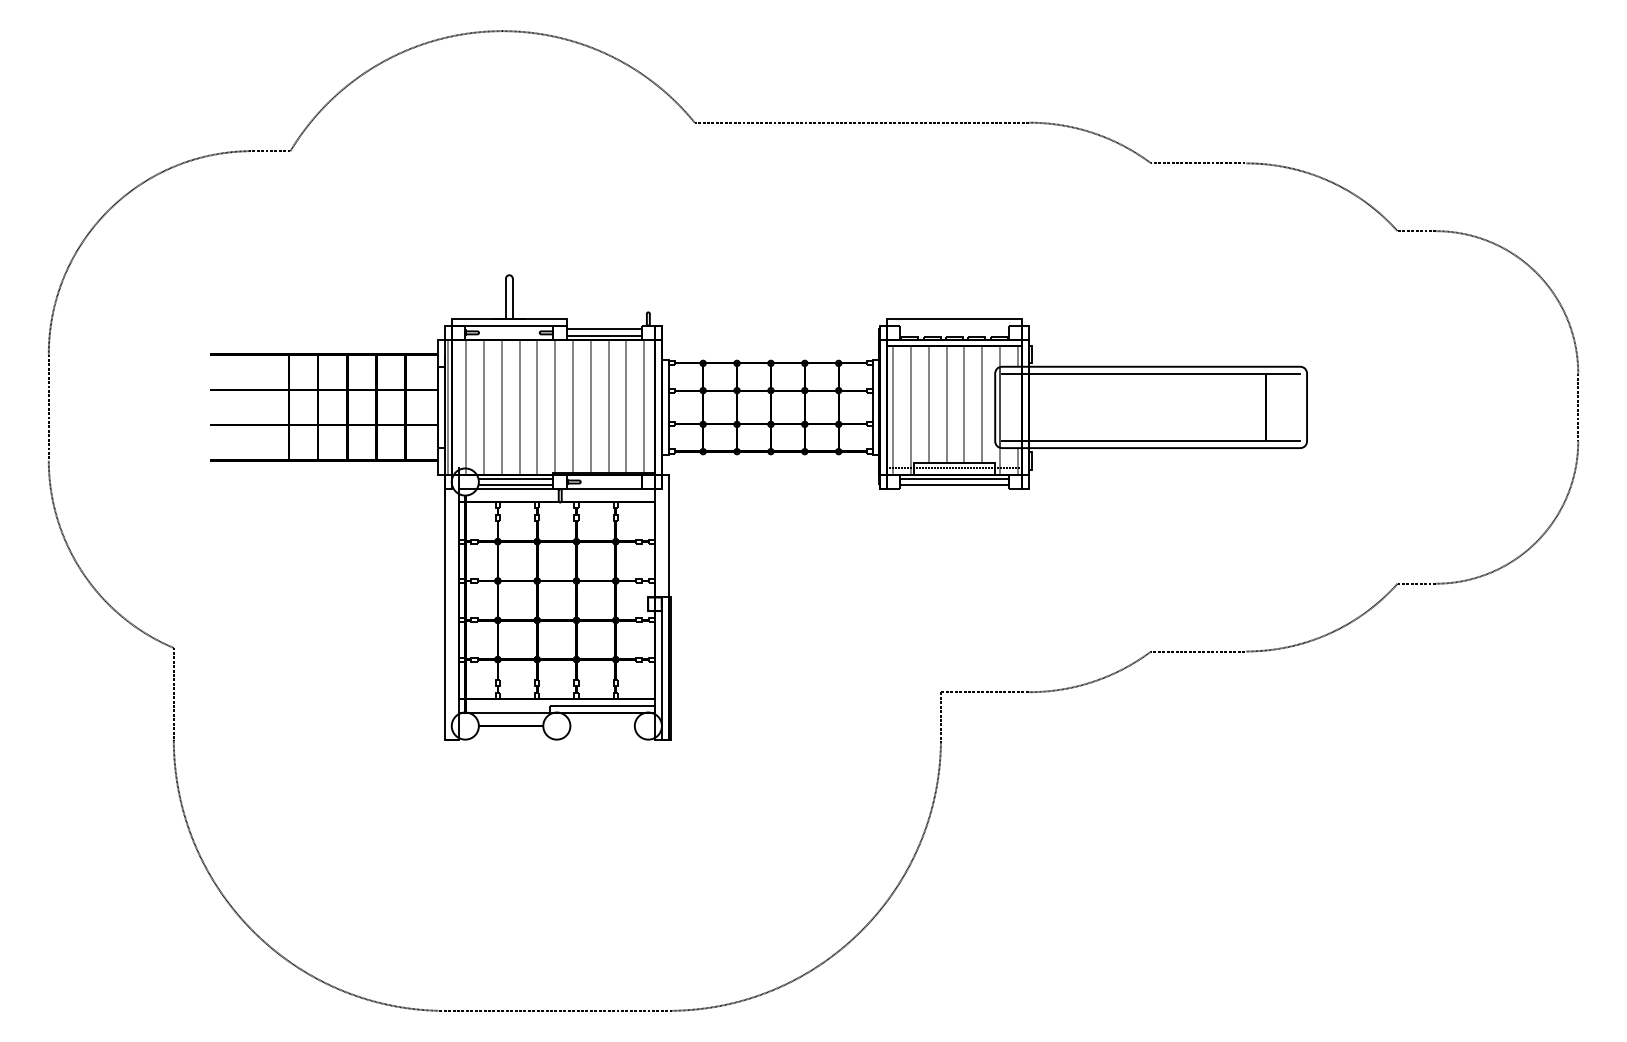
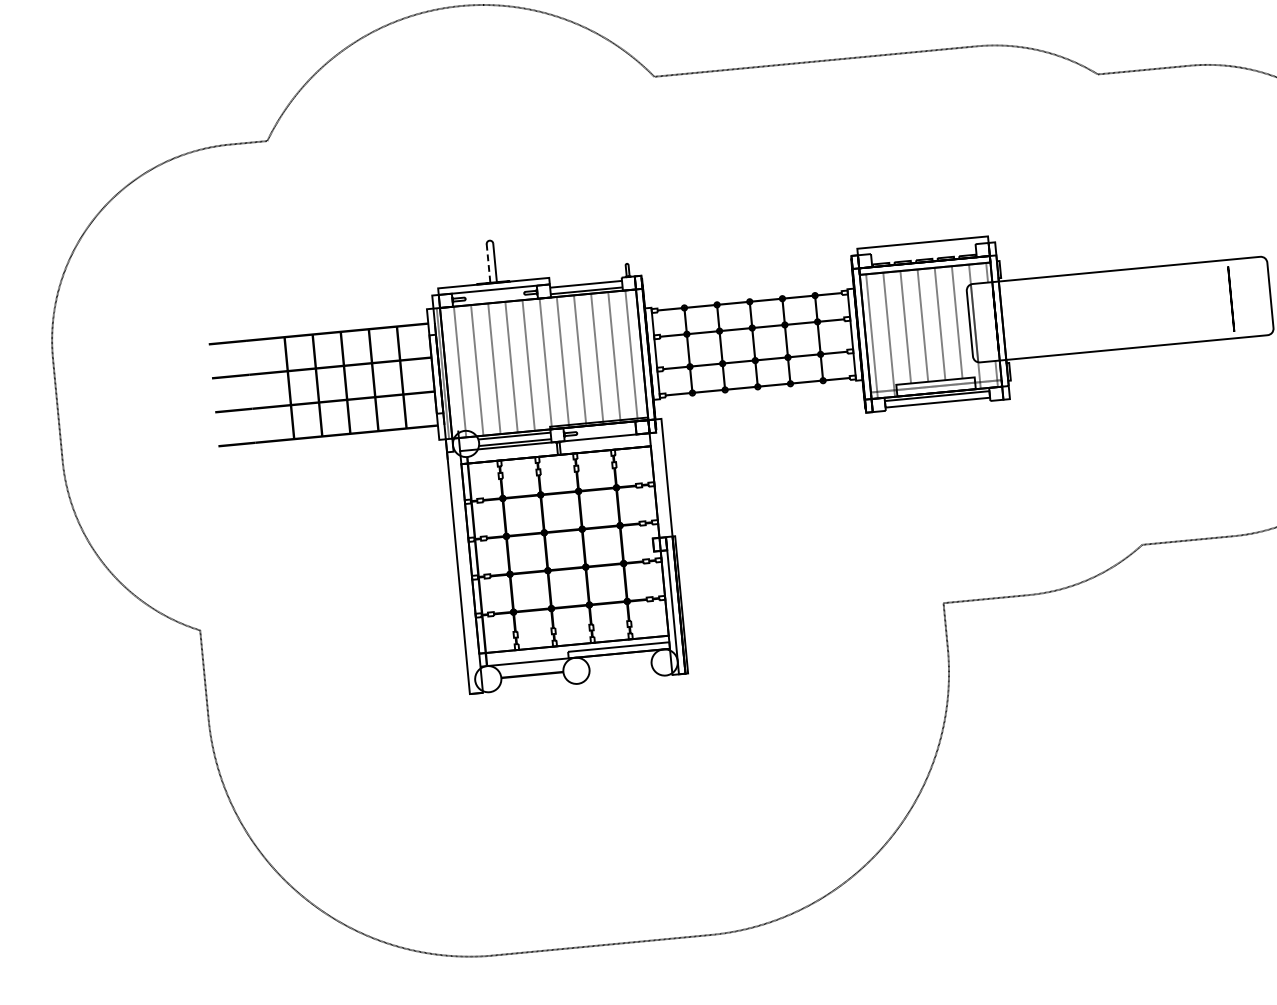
line: (506, 298) -> (489, 263), solid -> dashed
line: (1150, 373) -> (1116, 276), removed
line: (1150, 441) -> (1122, 342), removed

